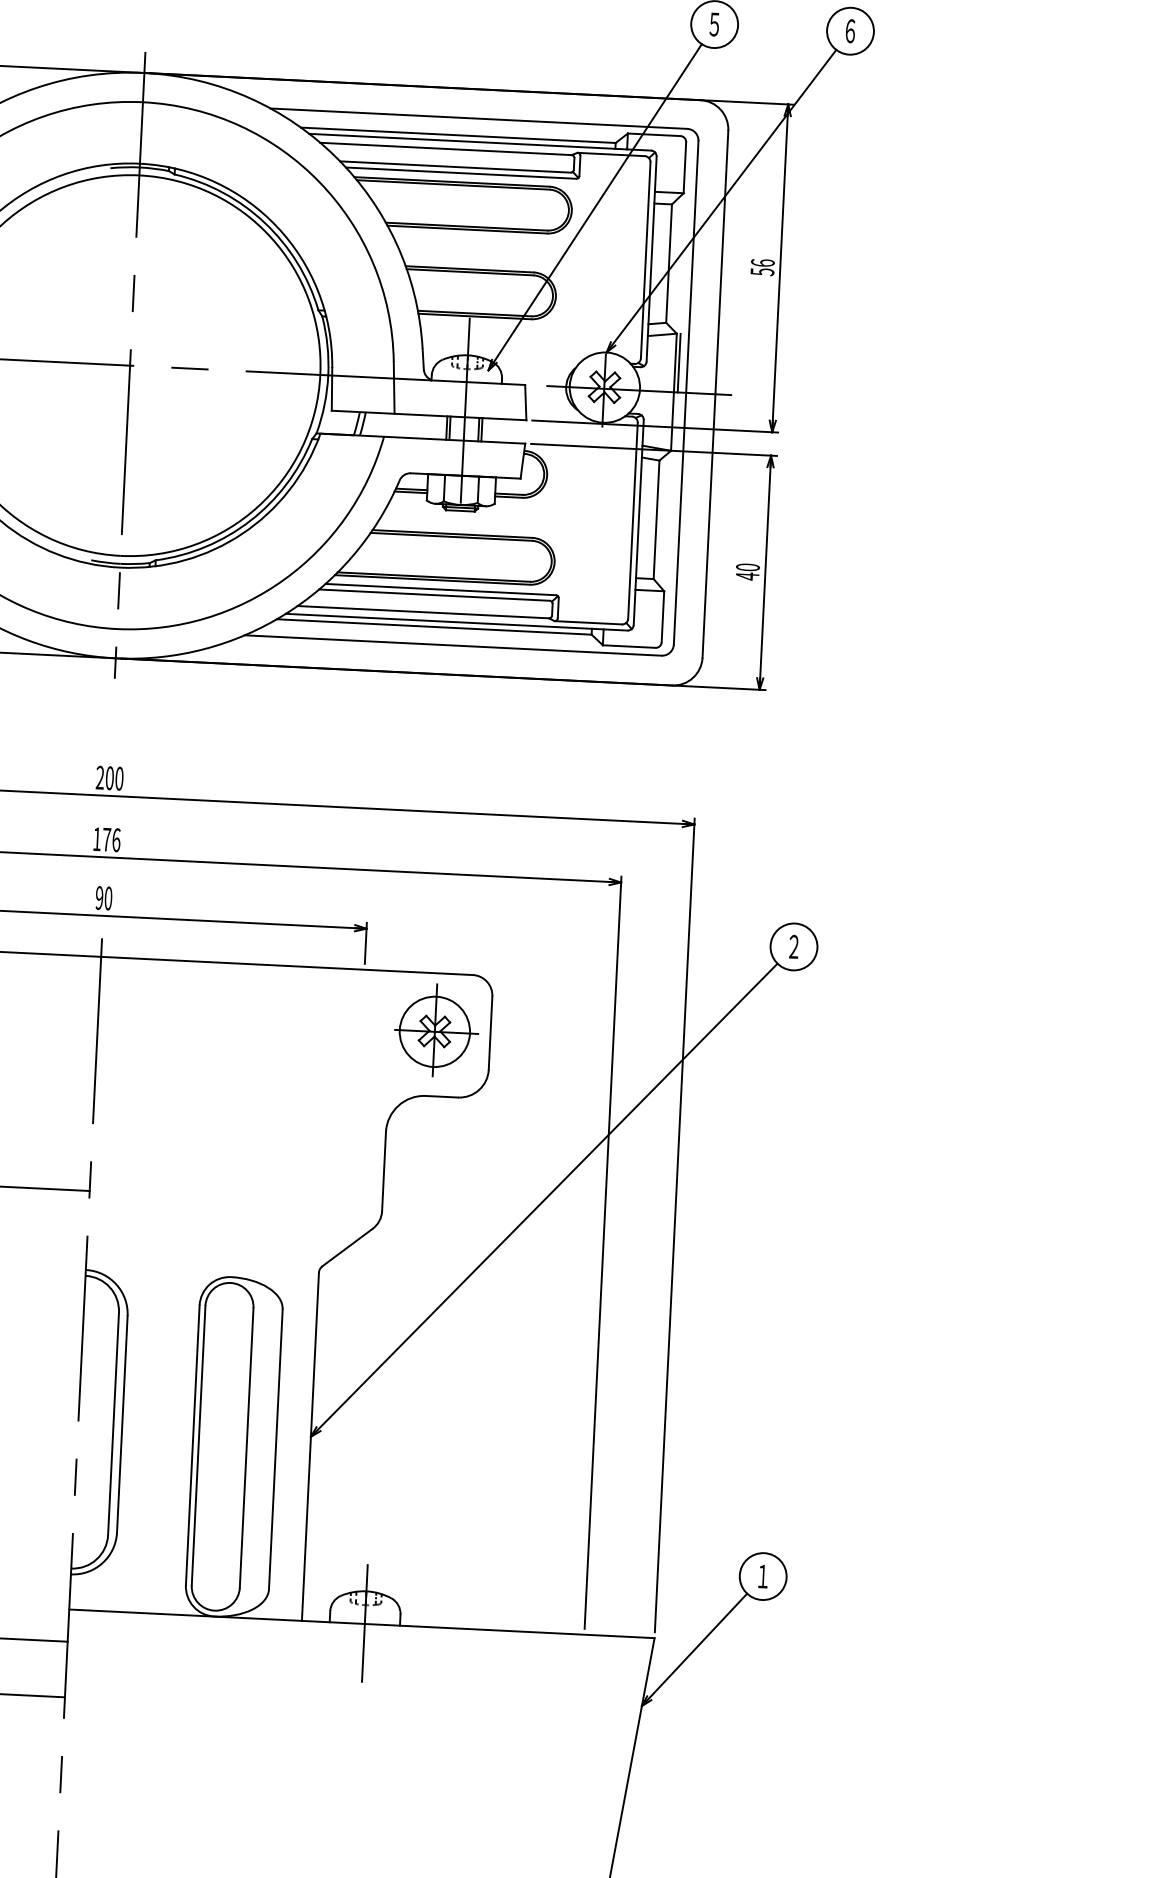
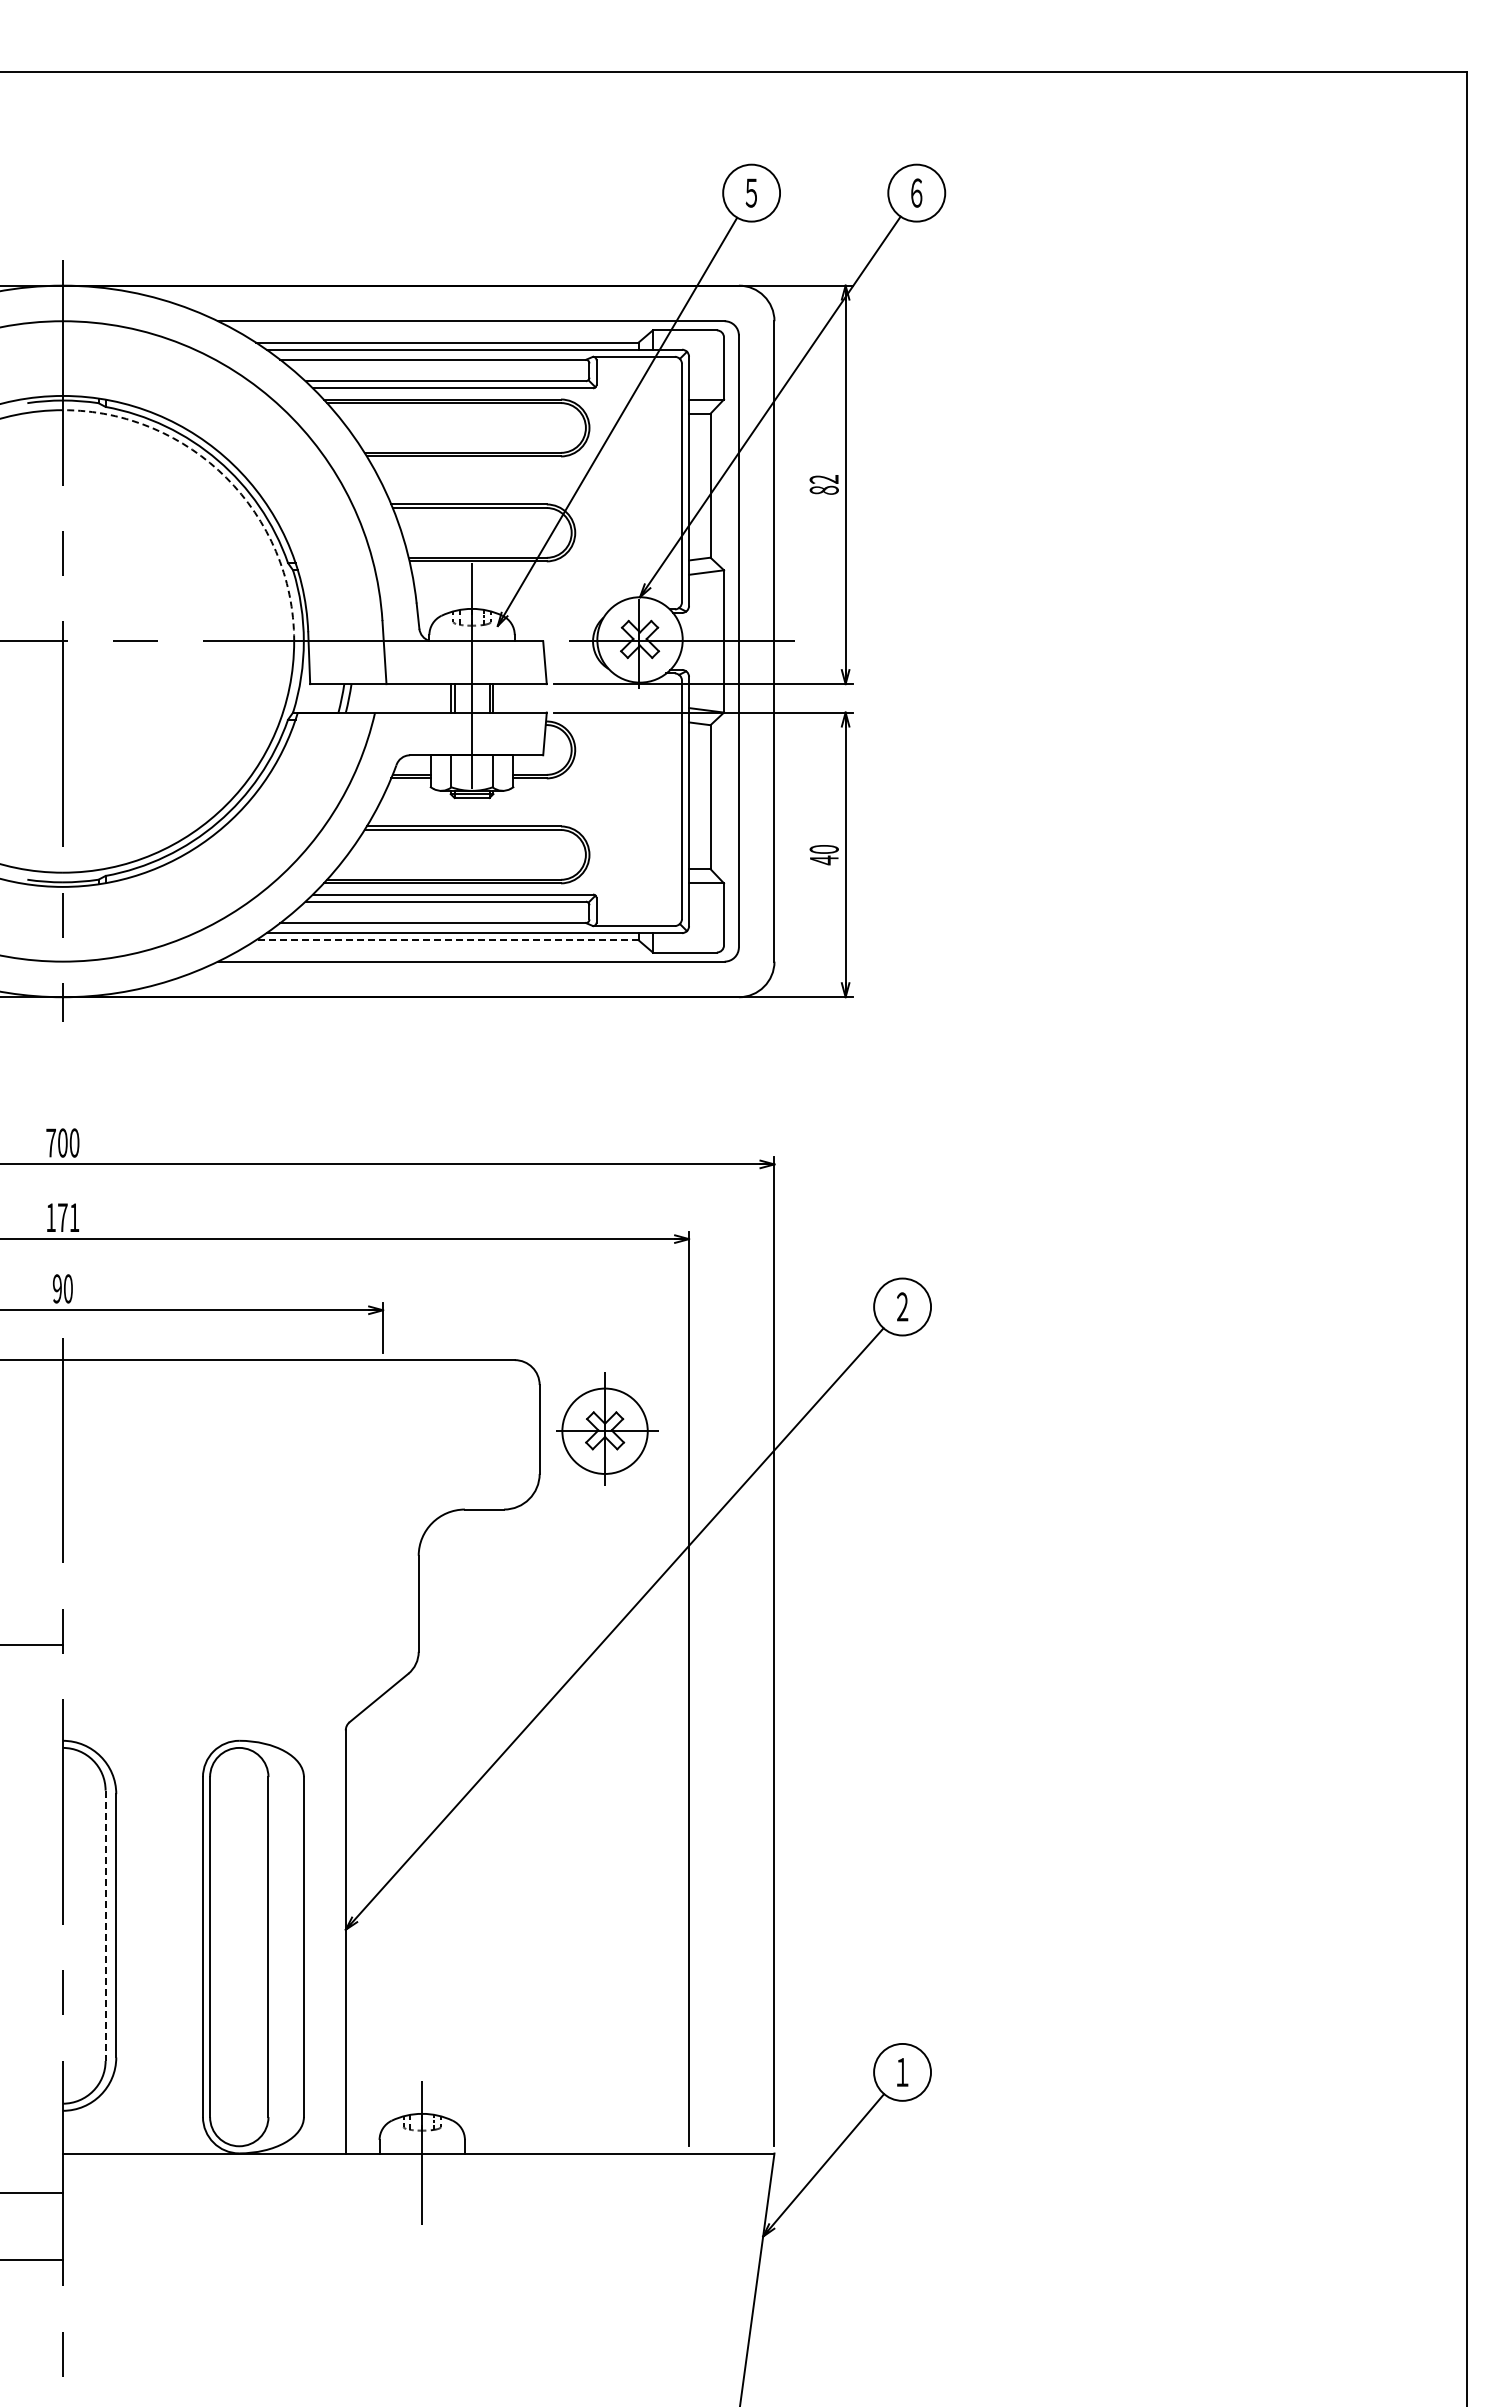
arc: (271, 237) -> (226, 477), solid -> dashed
text: (762, 267) -> (823, 484), 56 -> 82
line: (679, 362) -> (728, 605), removed
line: (433, 627) -> (446, 940), solid -> dashed
text: (99, 777) -> (50, 1142), 200 -> 700
text: (116, 840) -> (74, 1217), 176 -> 171
part: (436, 1029) -> (607, 1428), moved
line: (113, 1424) -> (105, 1926), solid -> dashed

